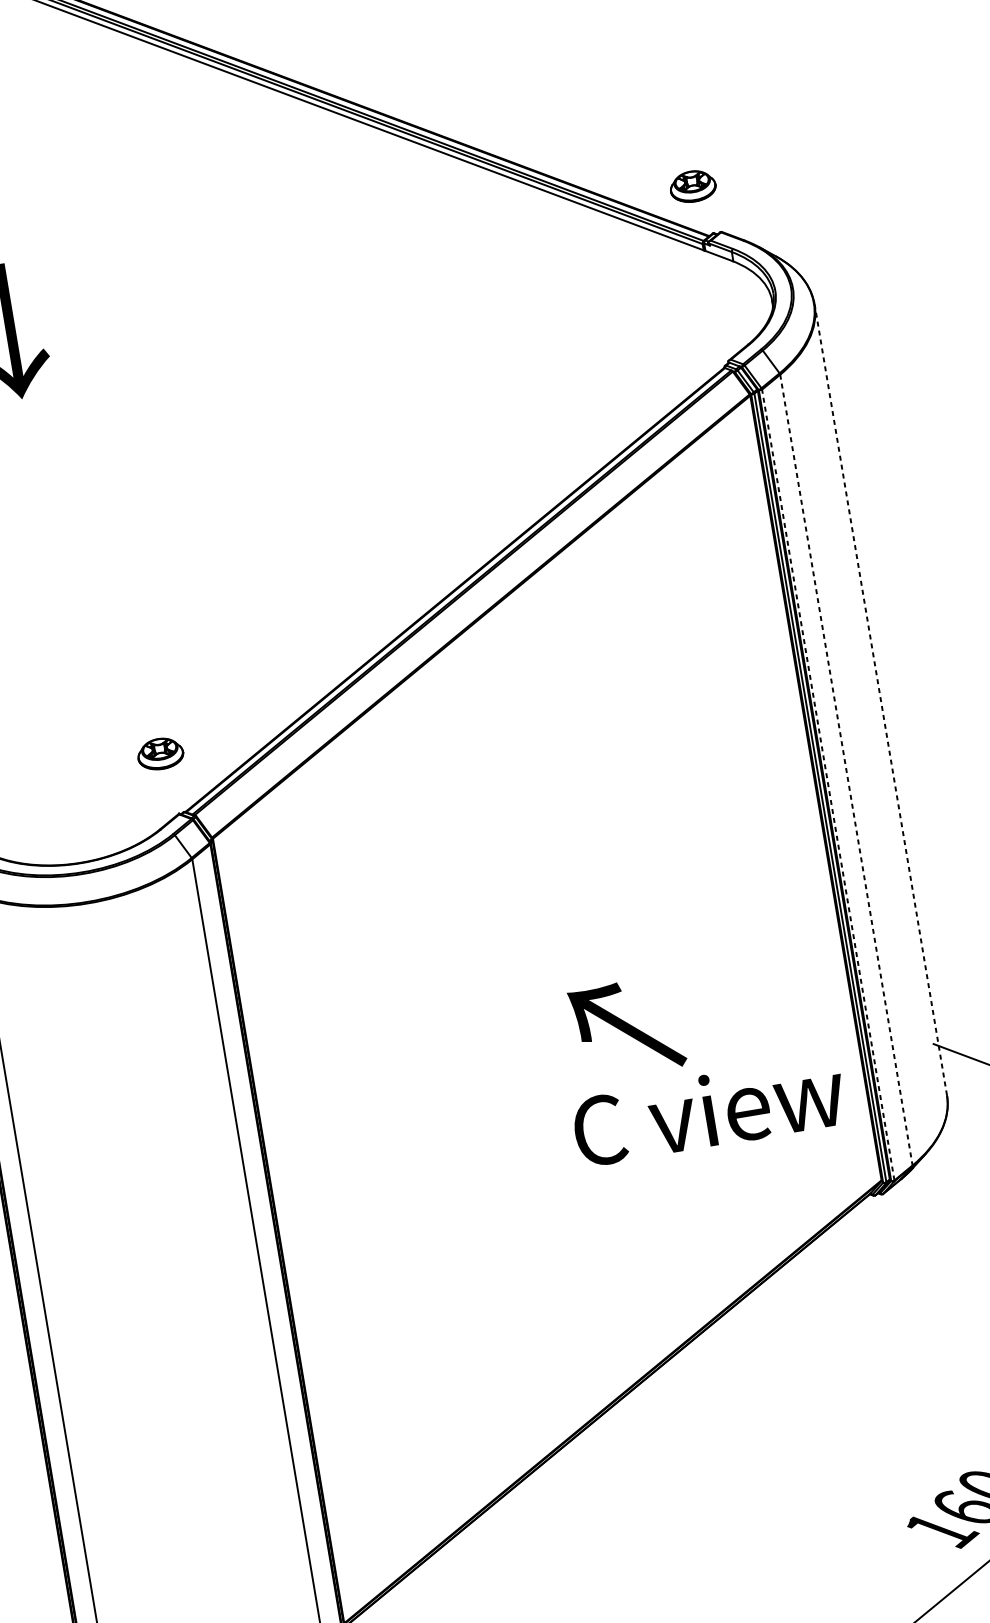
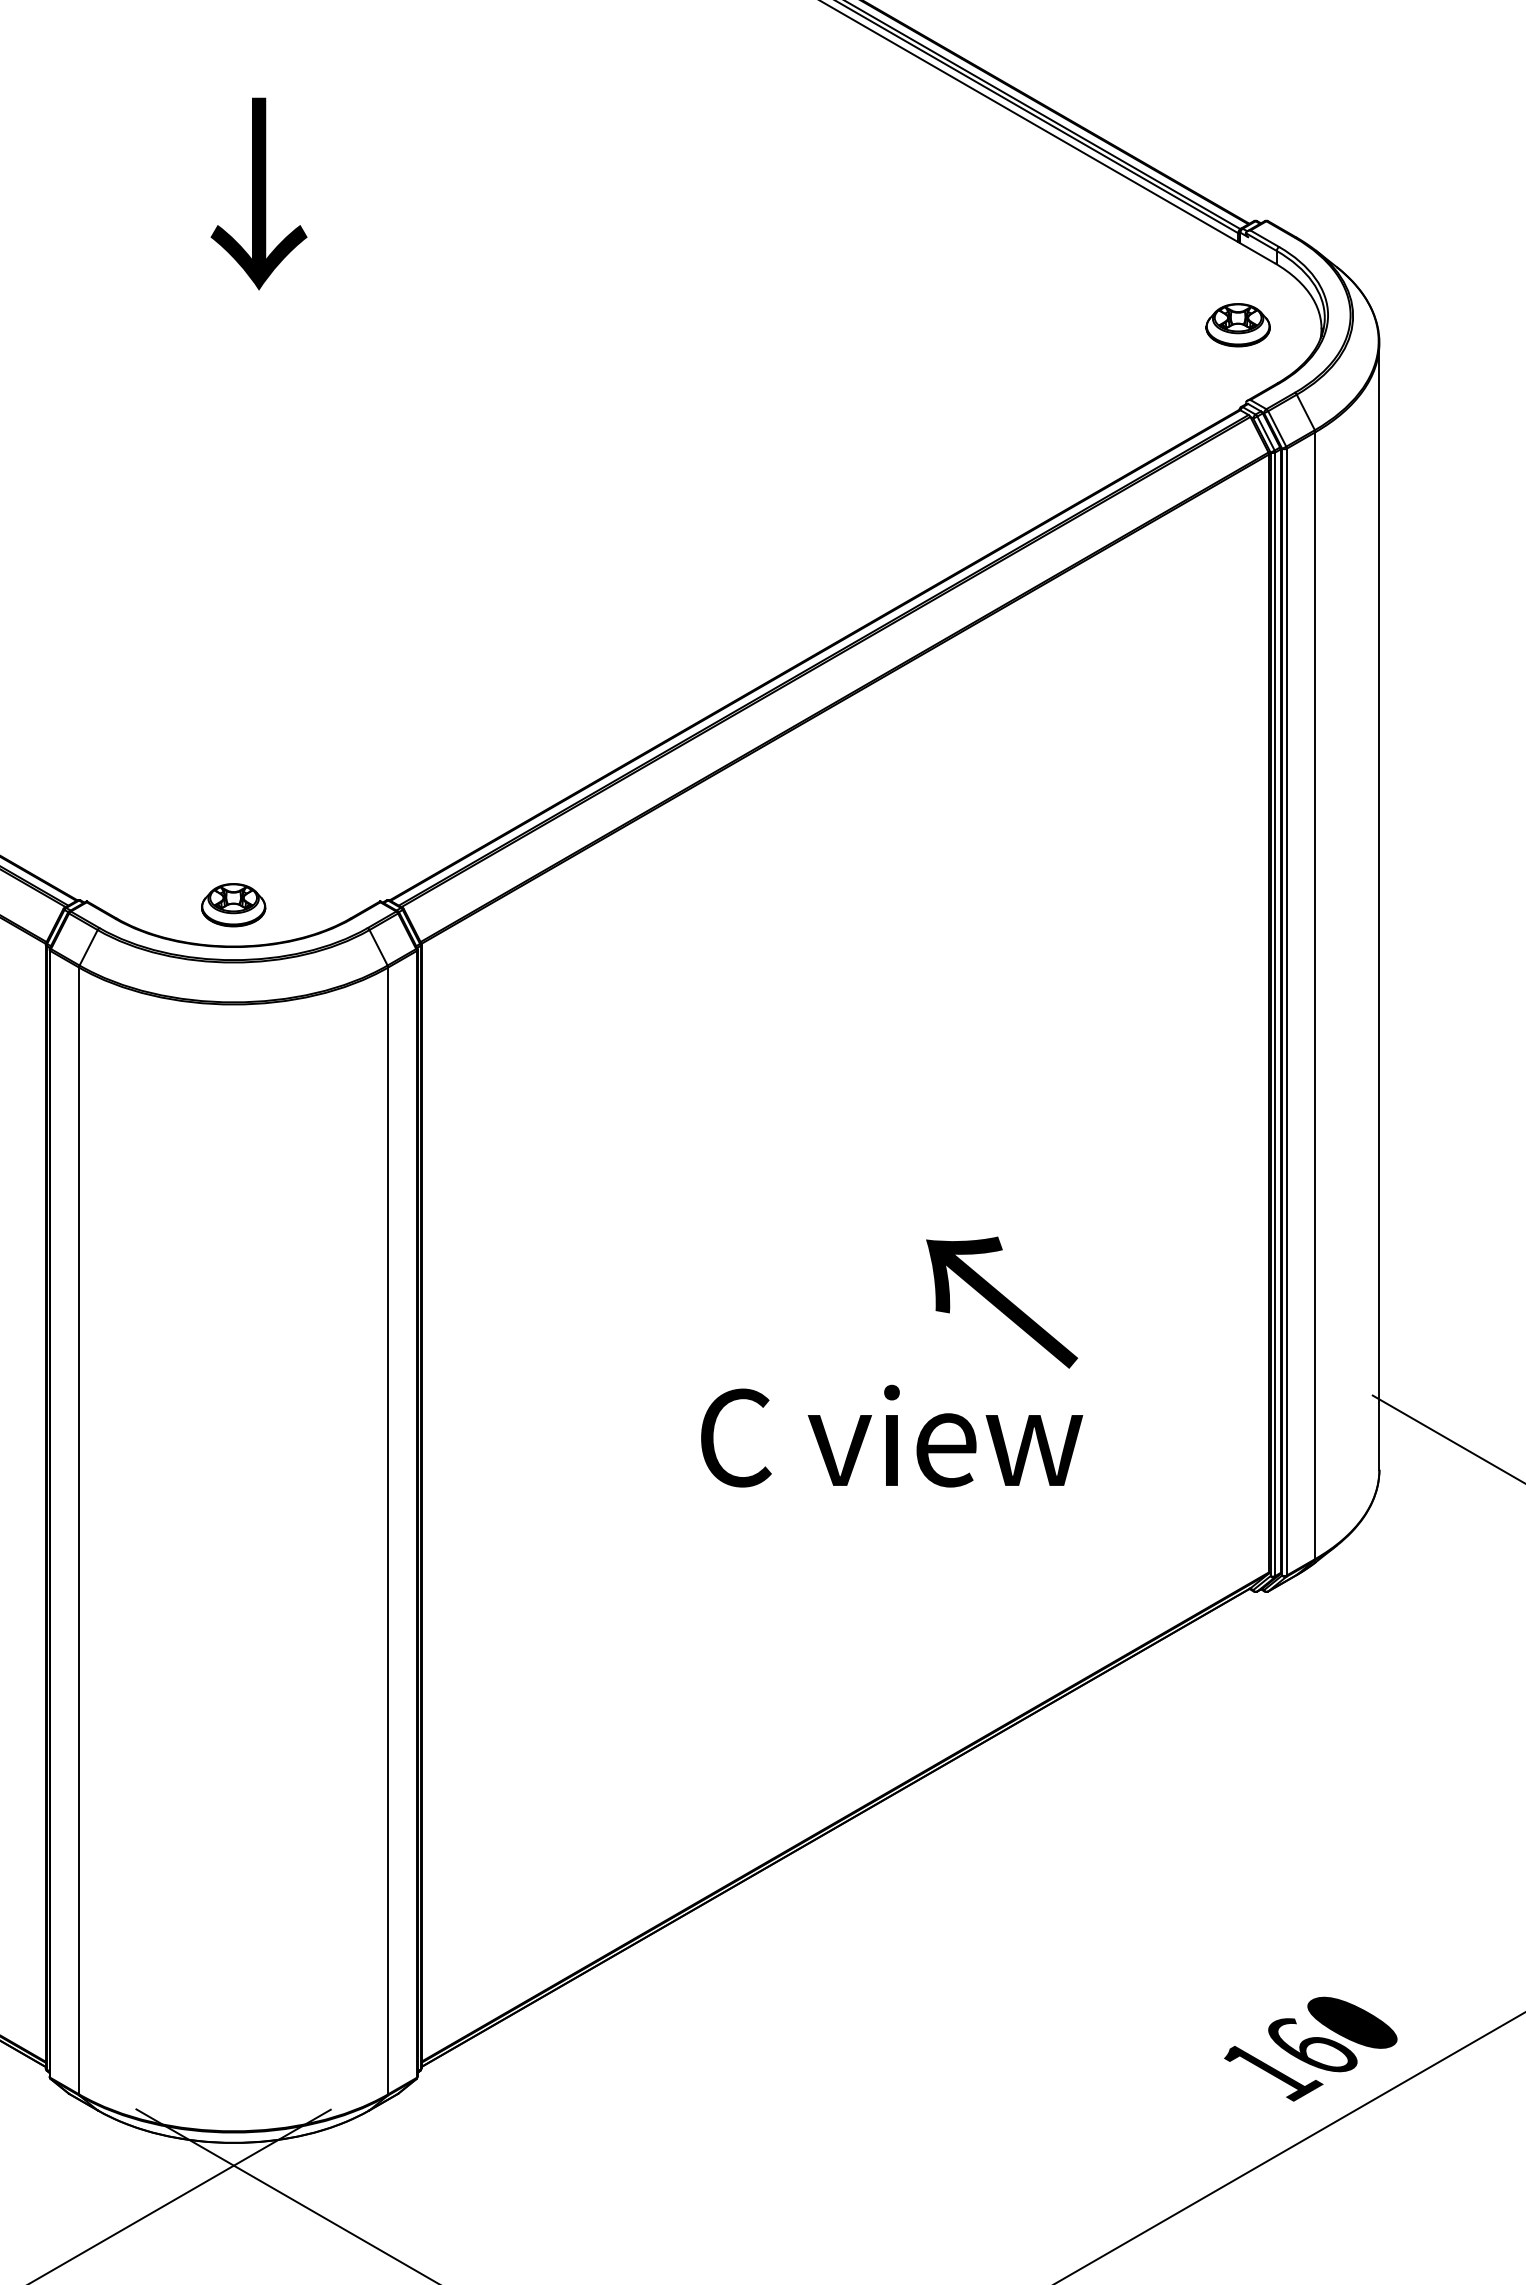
part: (692, 186) -> (1237, 325), moved
line: (880, 699) -> (1379, 905), dashed -> solid
part: (160, 754) -> (233, 905), moved
line: (846, 770) -> (1315, 996), dashed -> solid
line: (827, 784) -> (1286, 1011), dashed -> solid
text: (627, 1028) -> (1002, 1302), moved
text: (709, 1110) -> (892, 1435), moved

